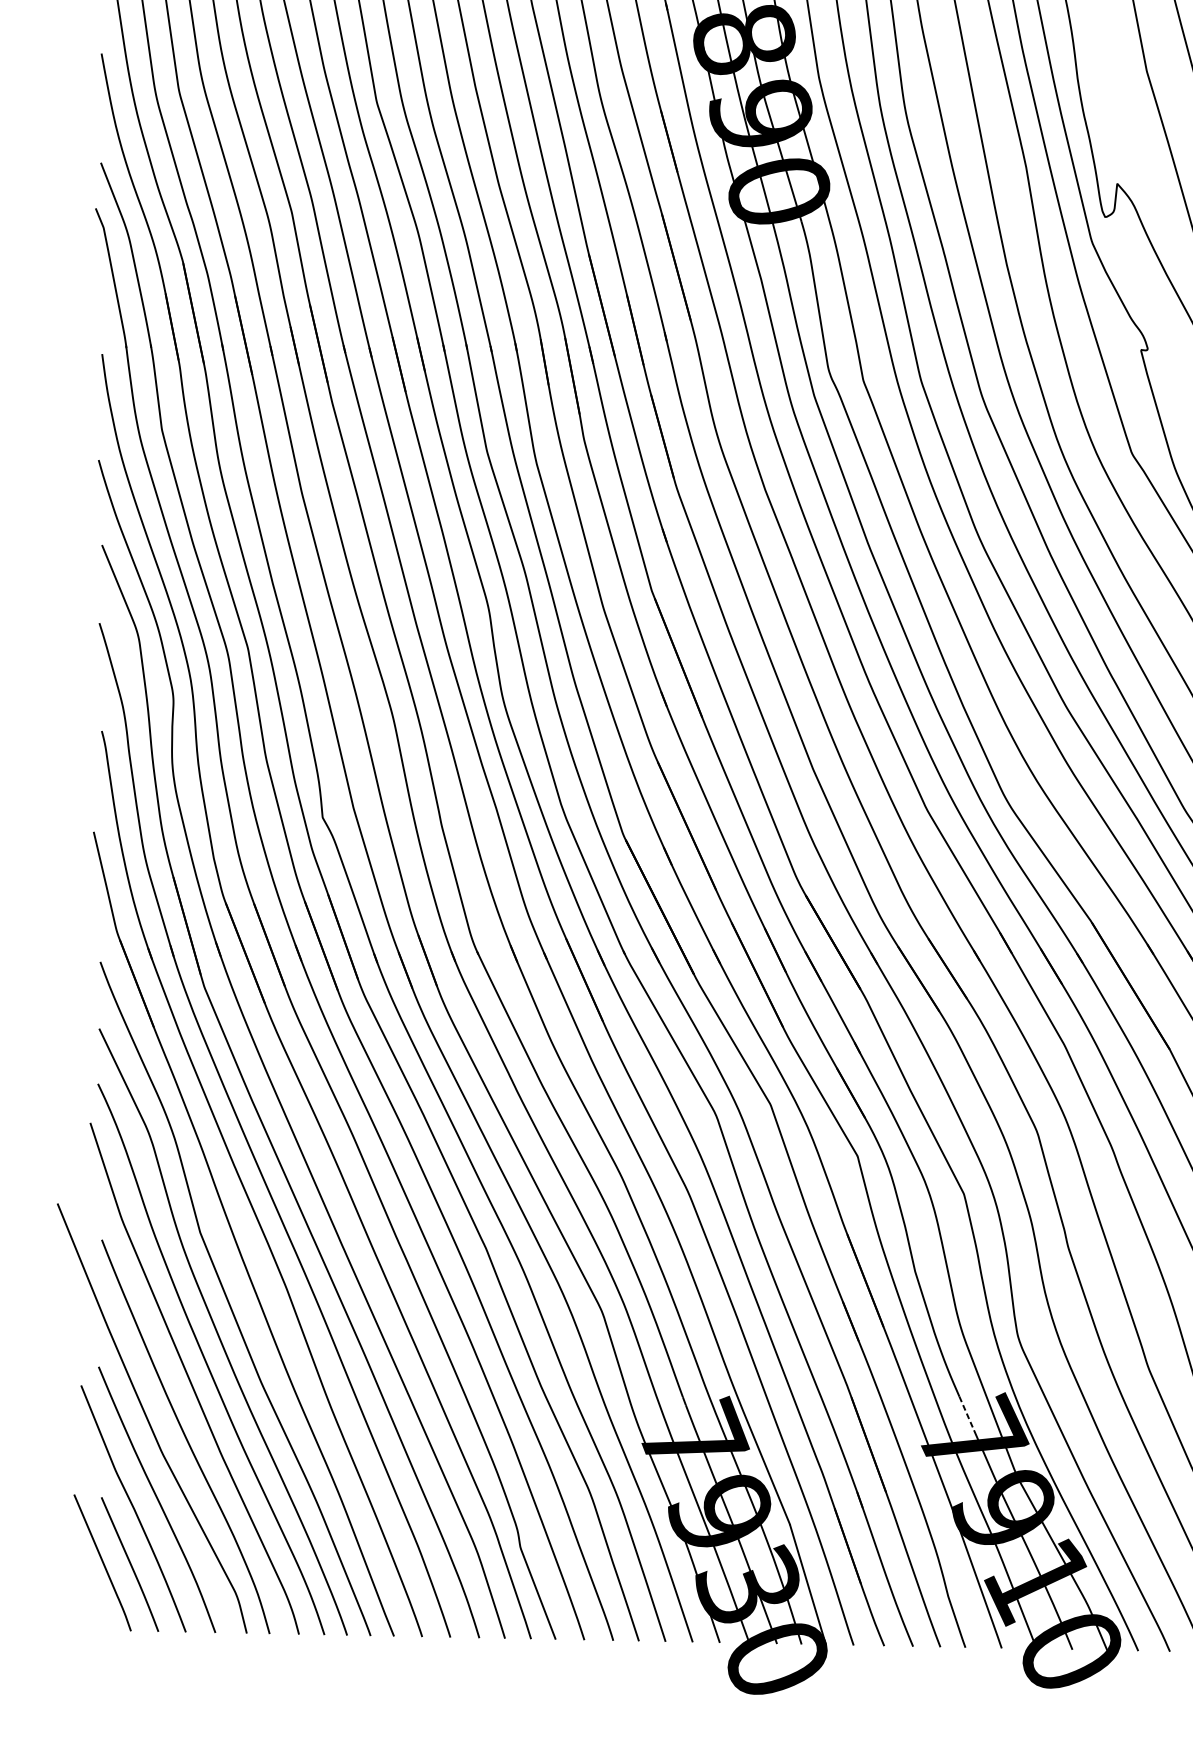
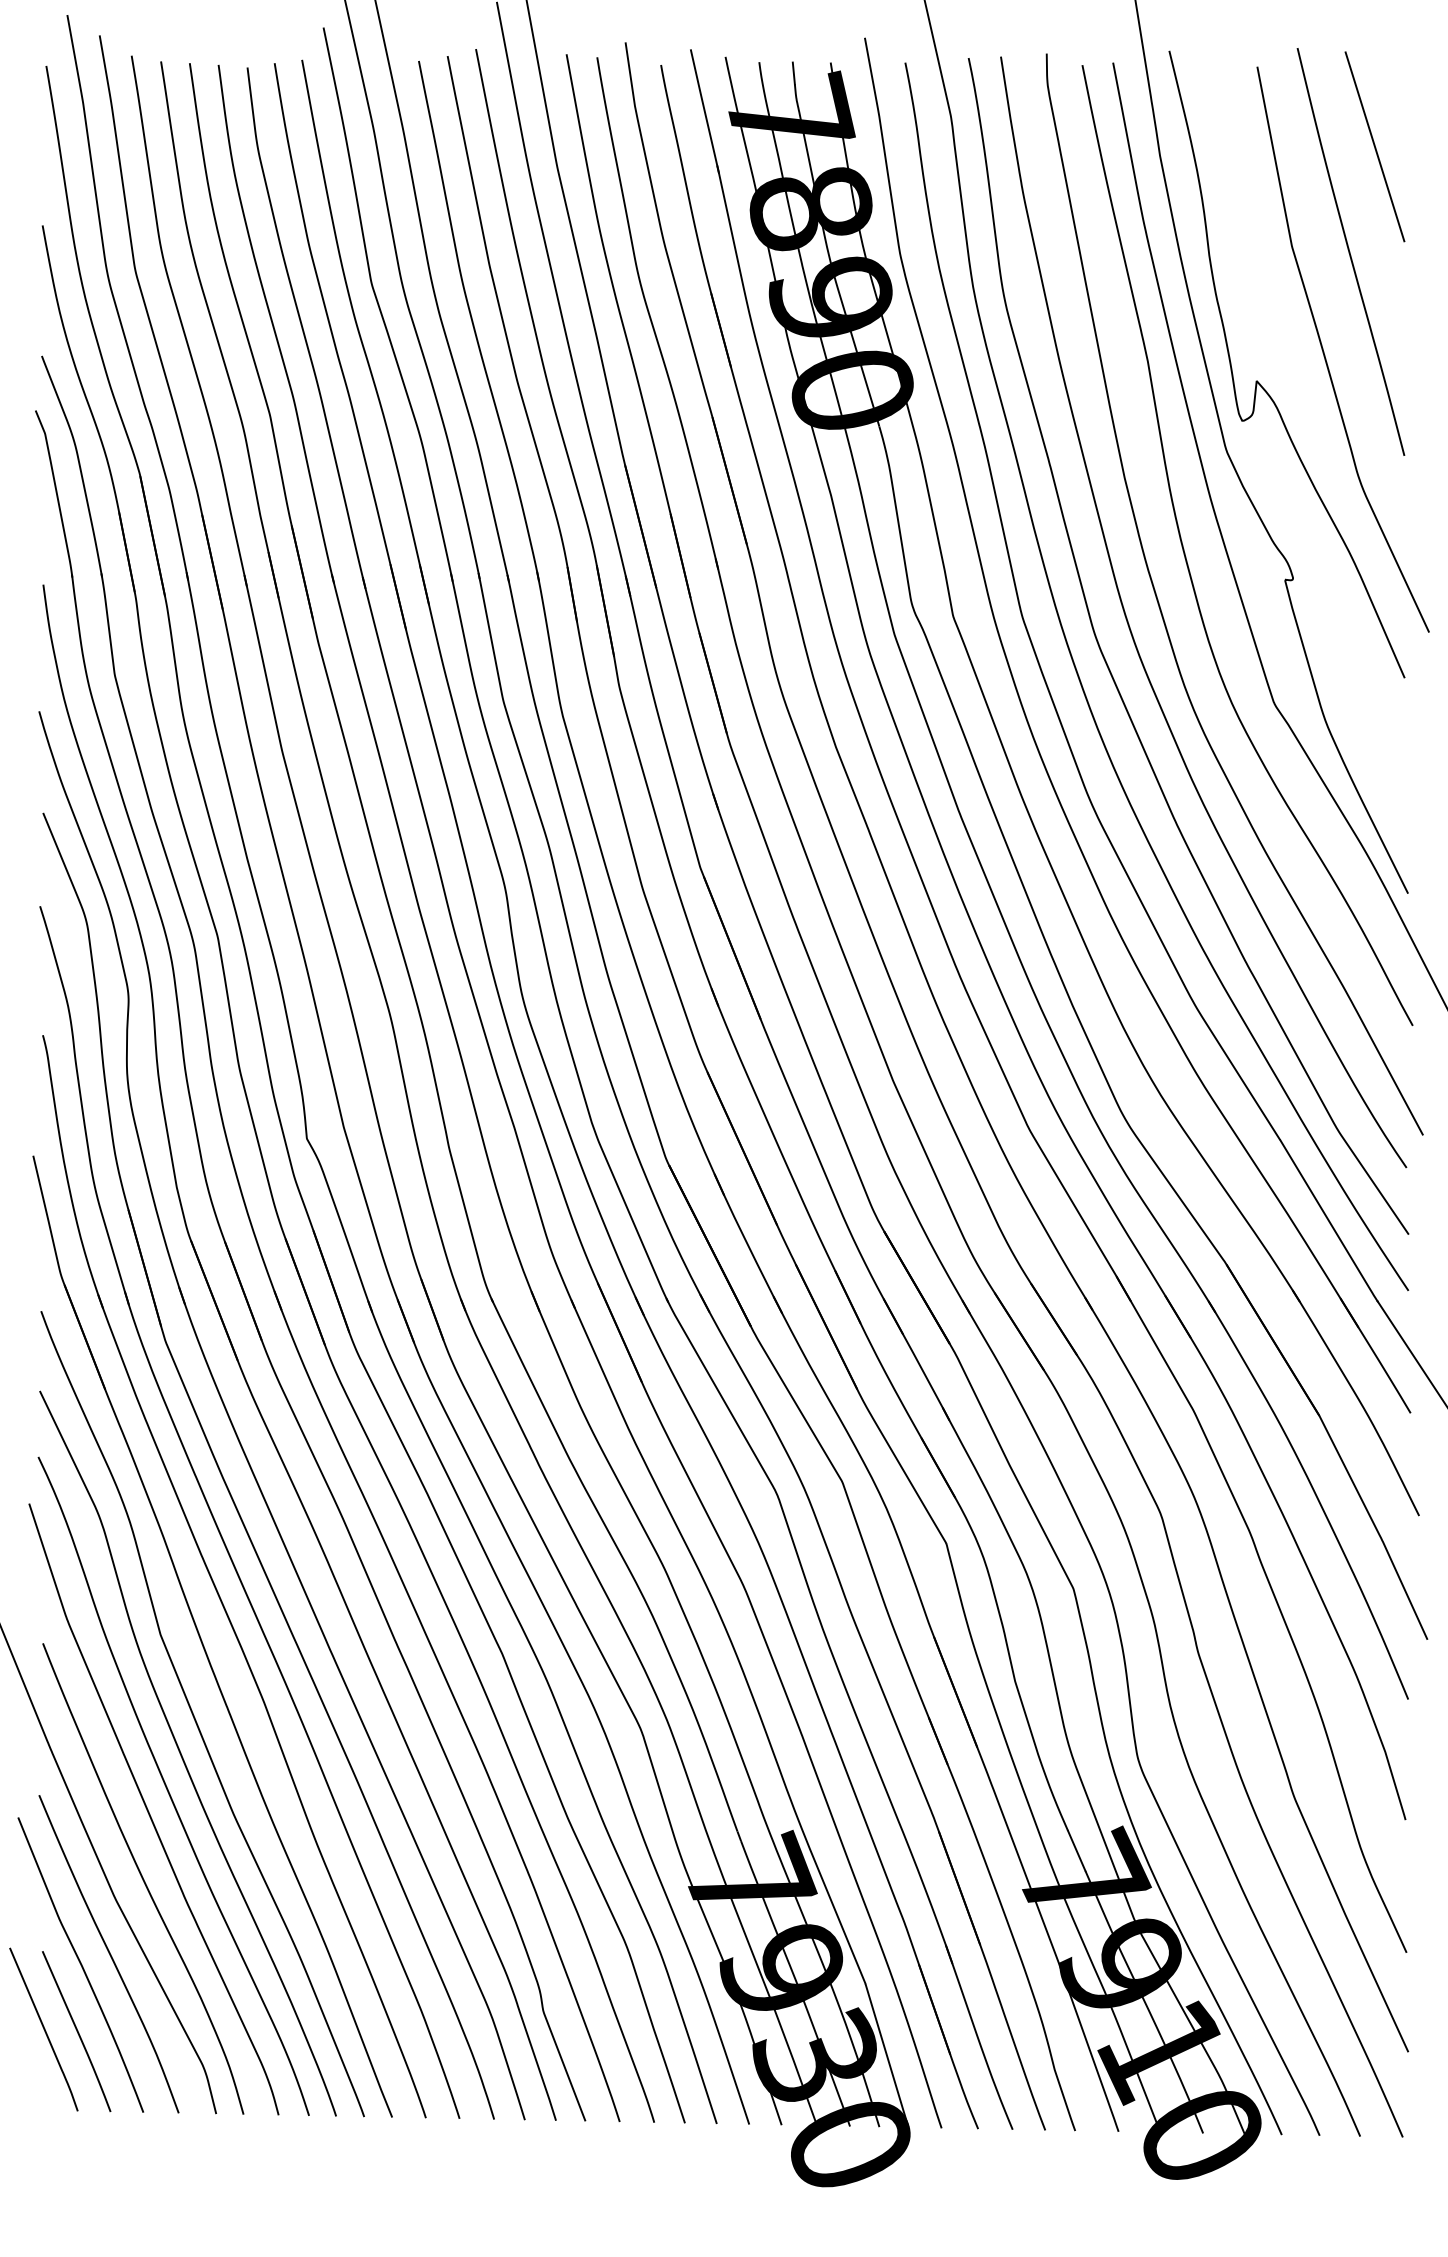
line: (966, 1413) -> (1076, 1850), dashed -> solid

